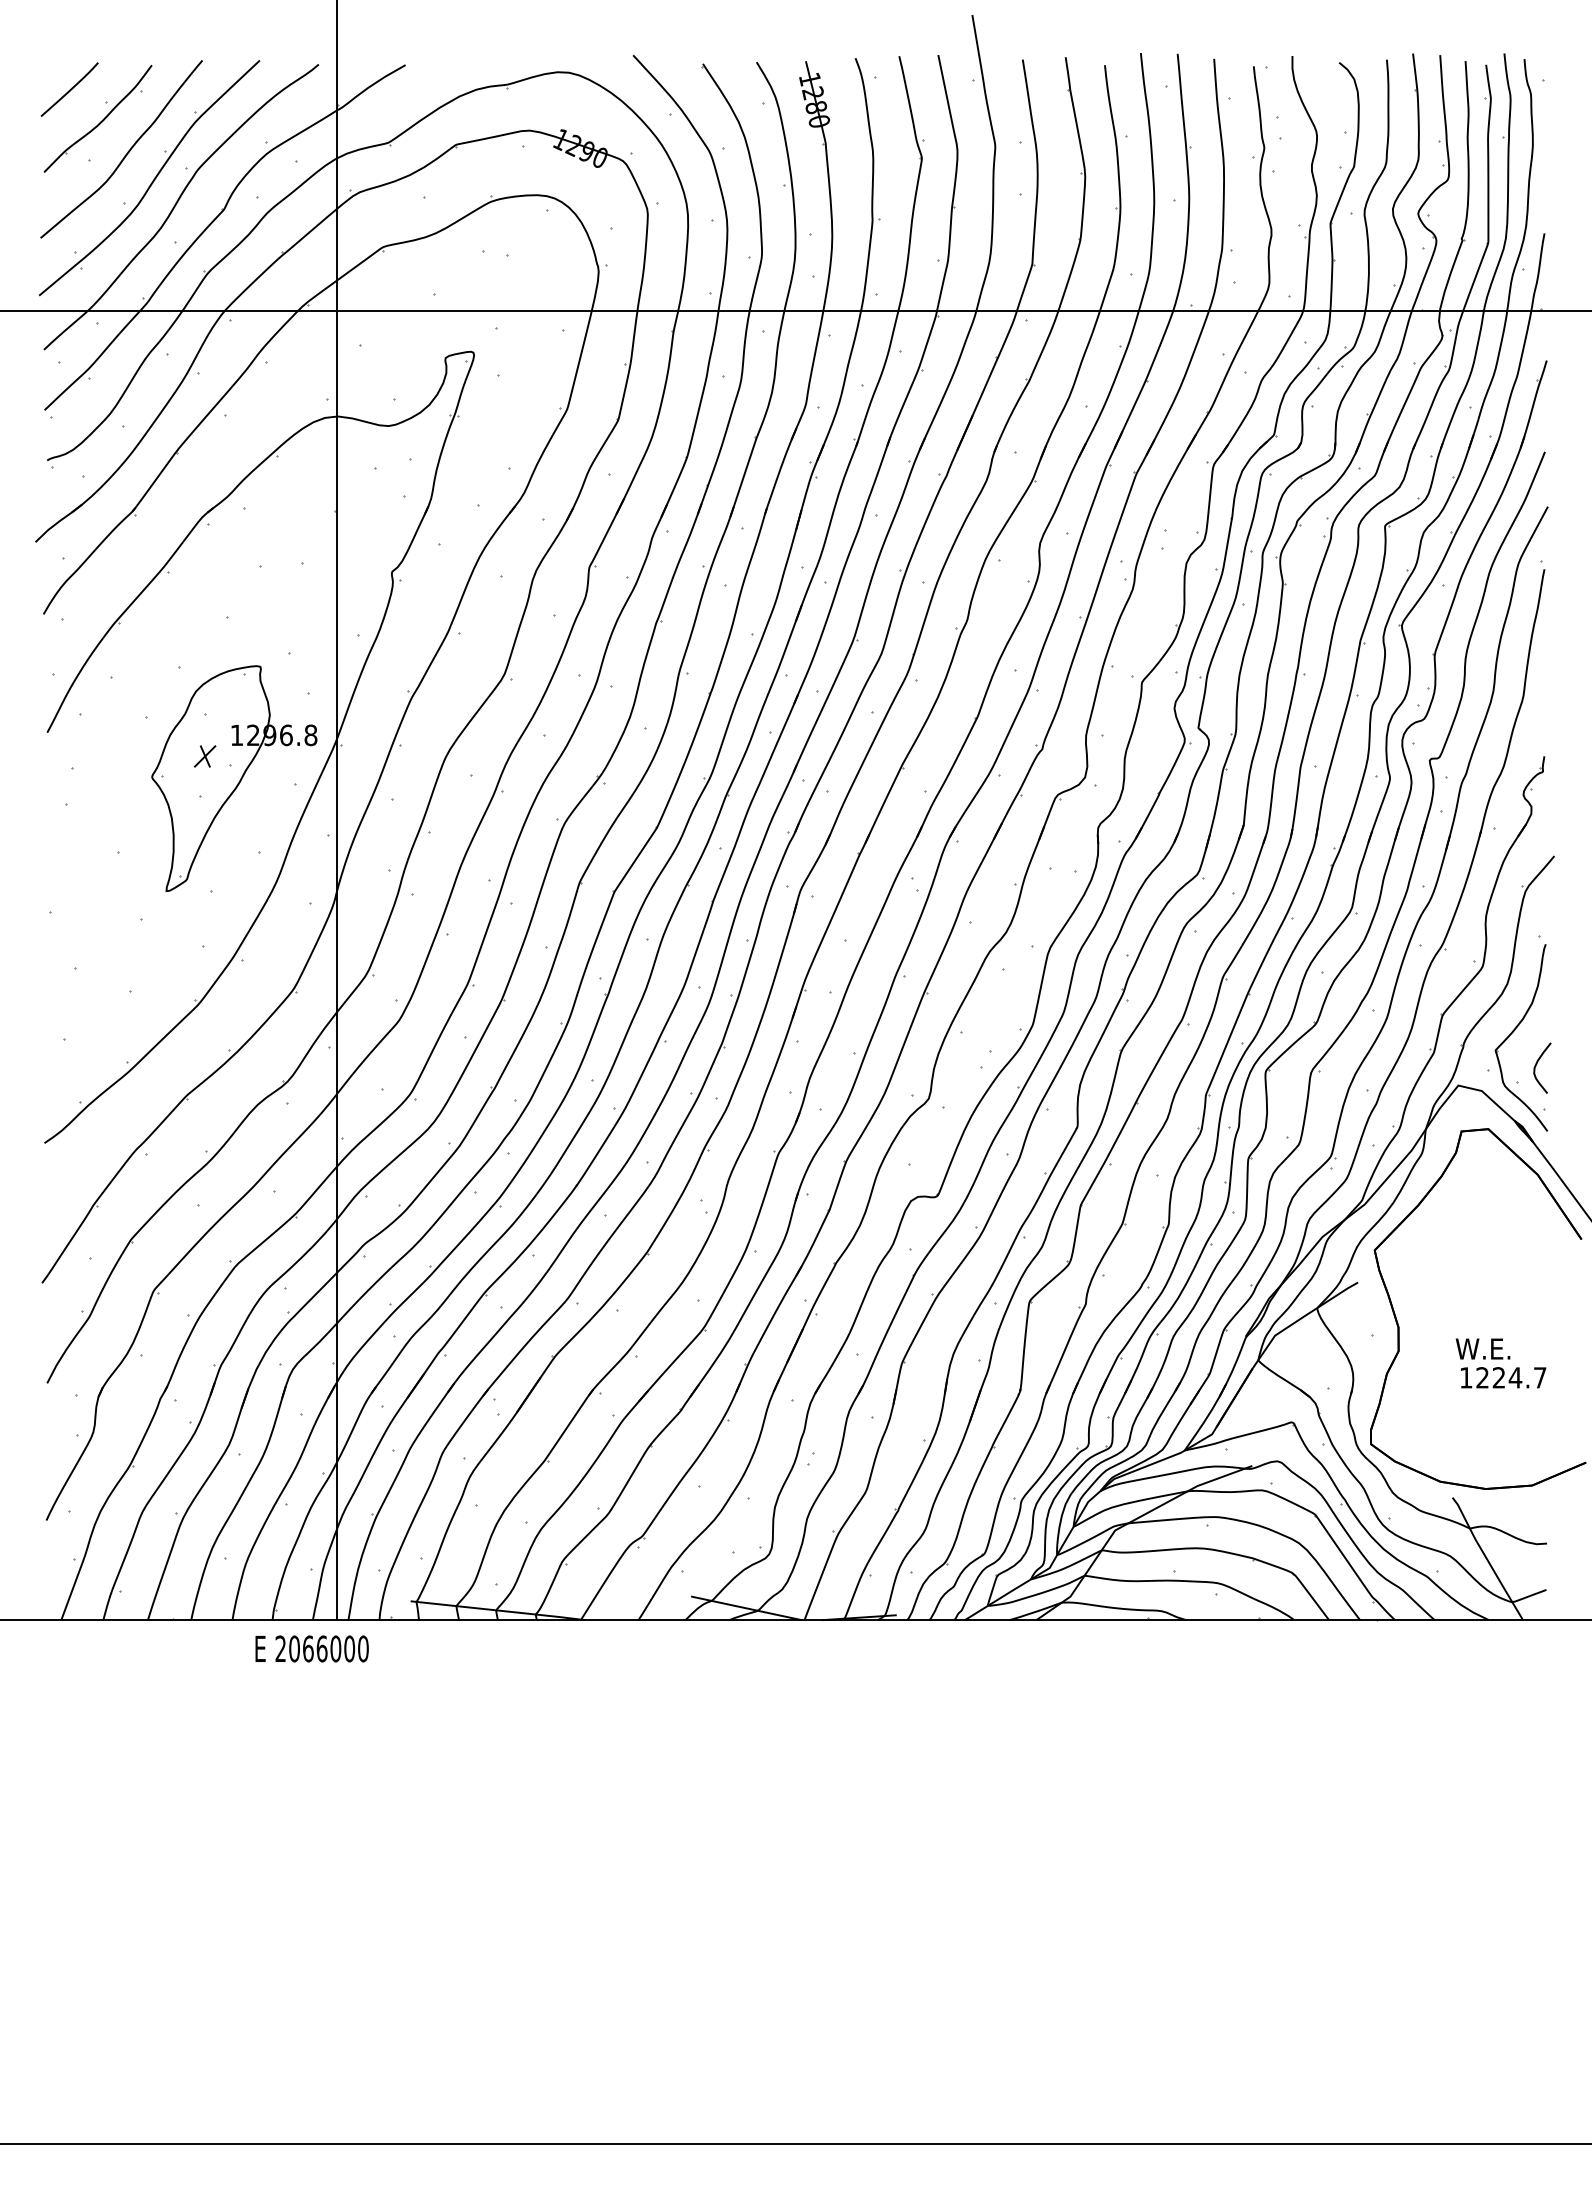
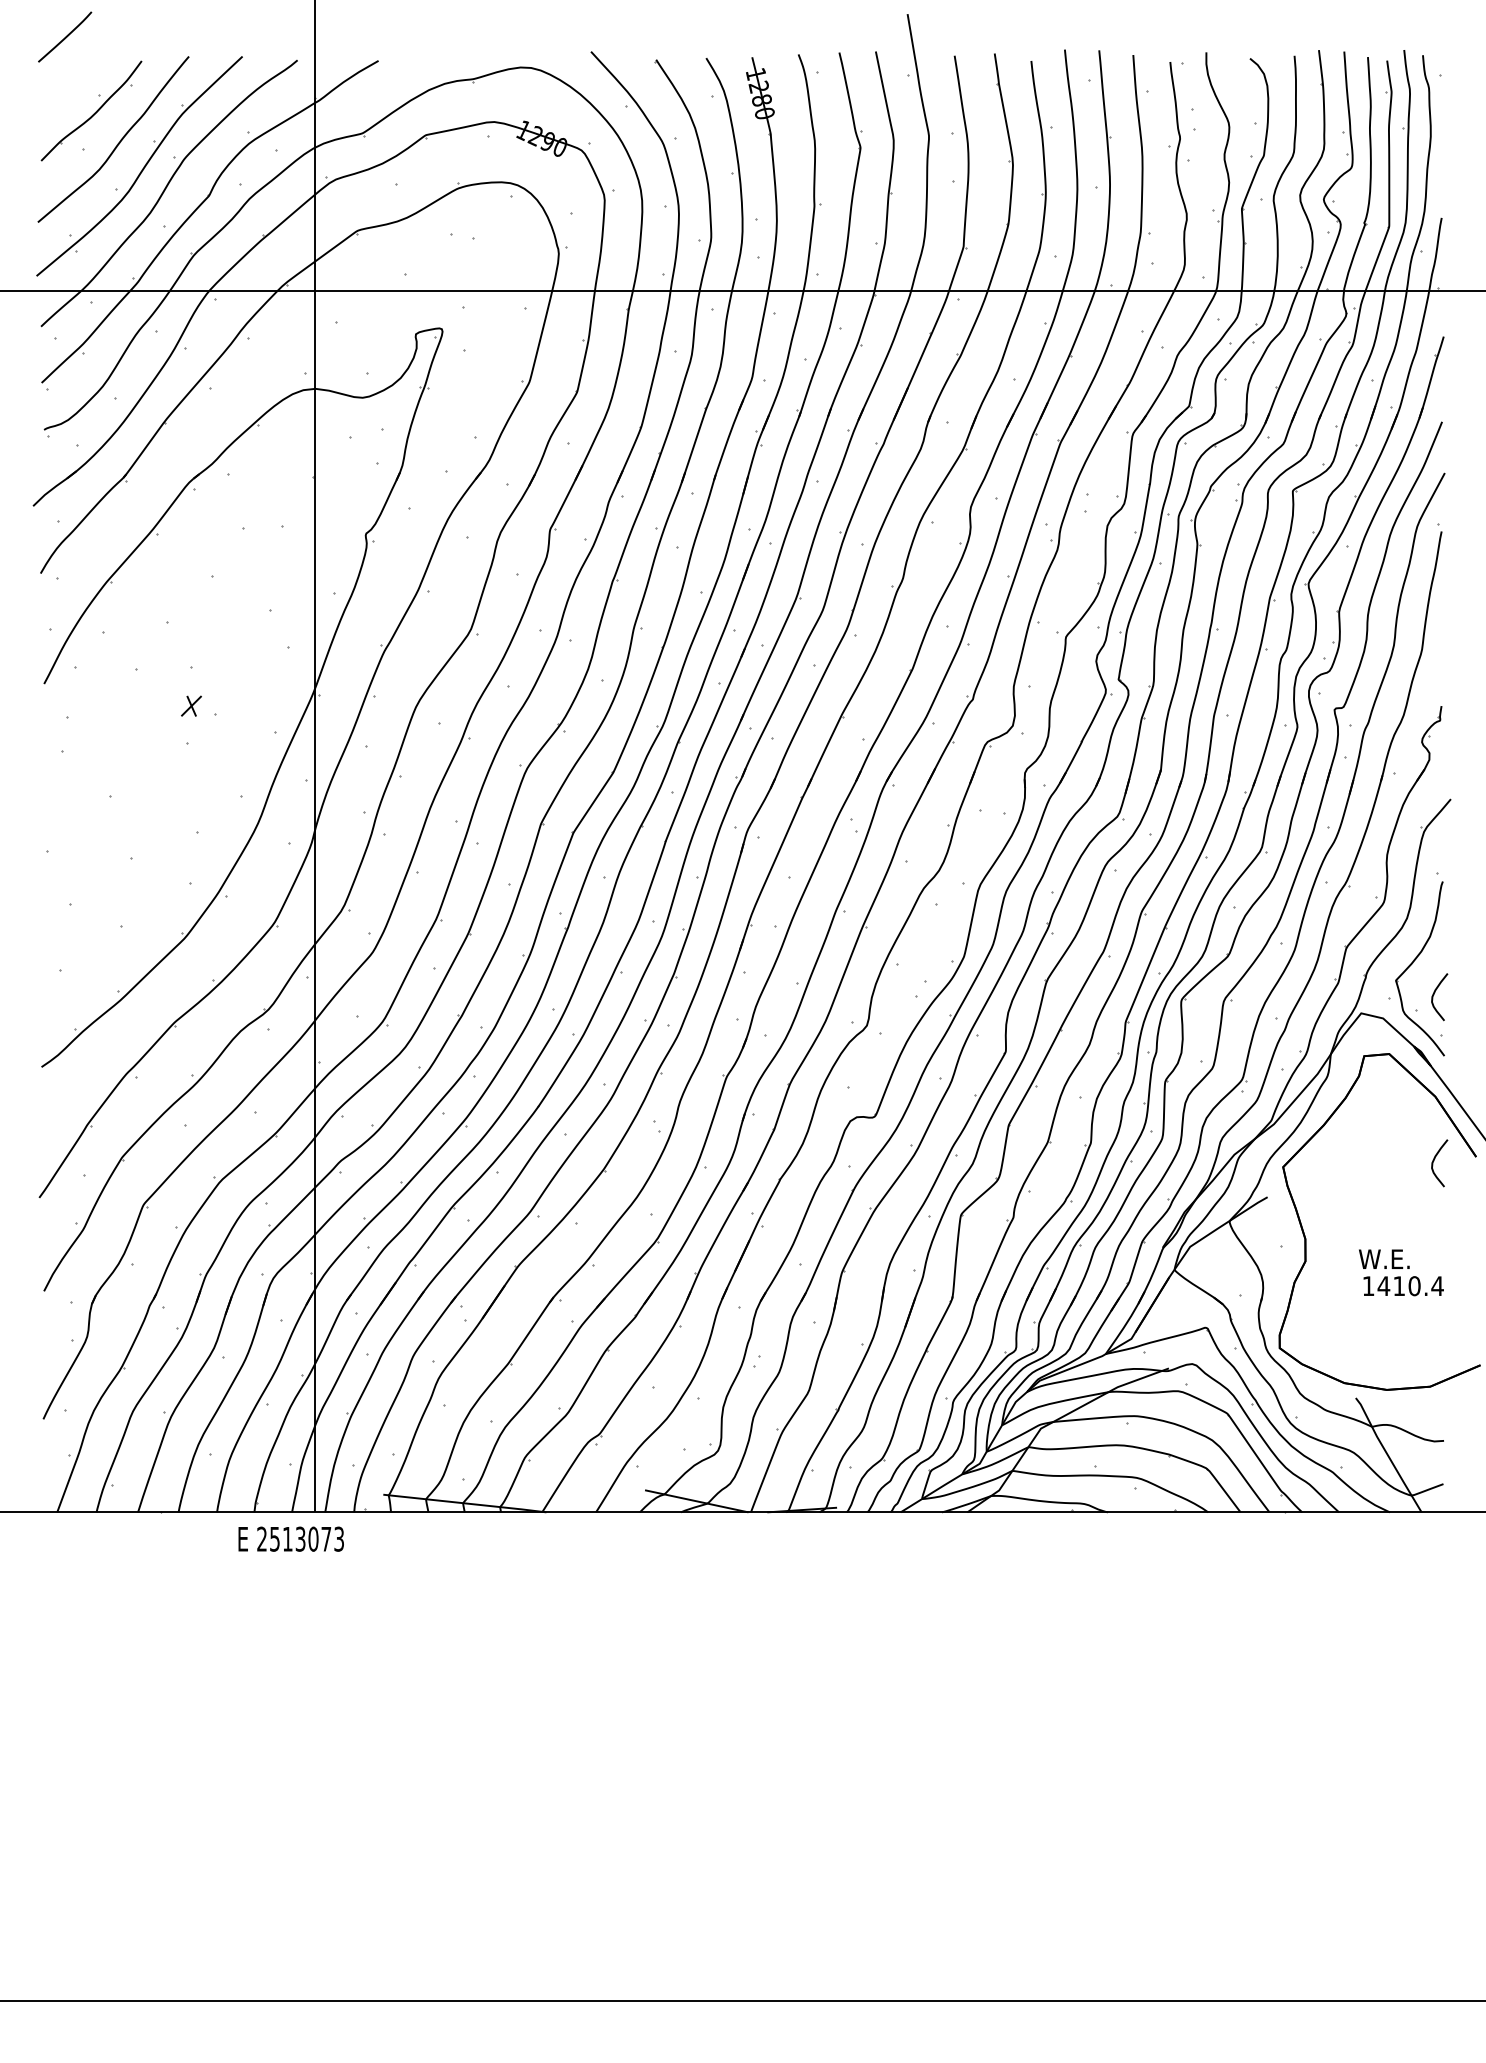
line: (69, 89) -> (64, 36), moved
part: (234, 778) -> (218, 726), removed
curve: (1537, 1242) -> (1435, 1159), added
text: (1510, 1377) -> (1409, 1285), 1224.7 -> 1410.4
text: (328, 1648) -> (306, 1538), 2066000 -> 2513073

